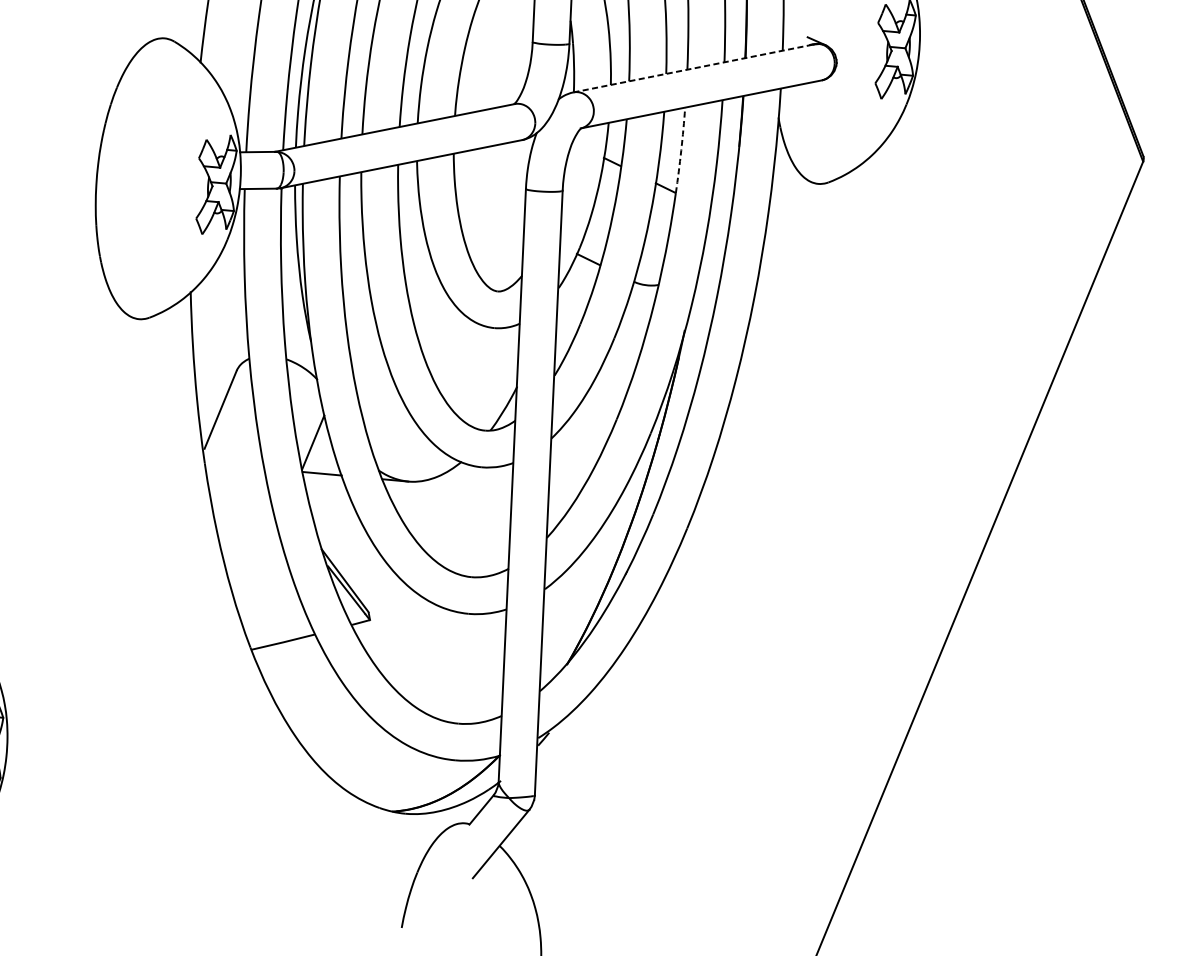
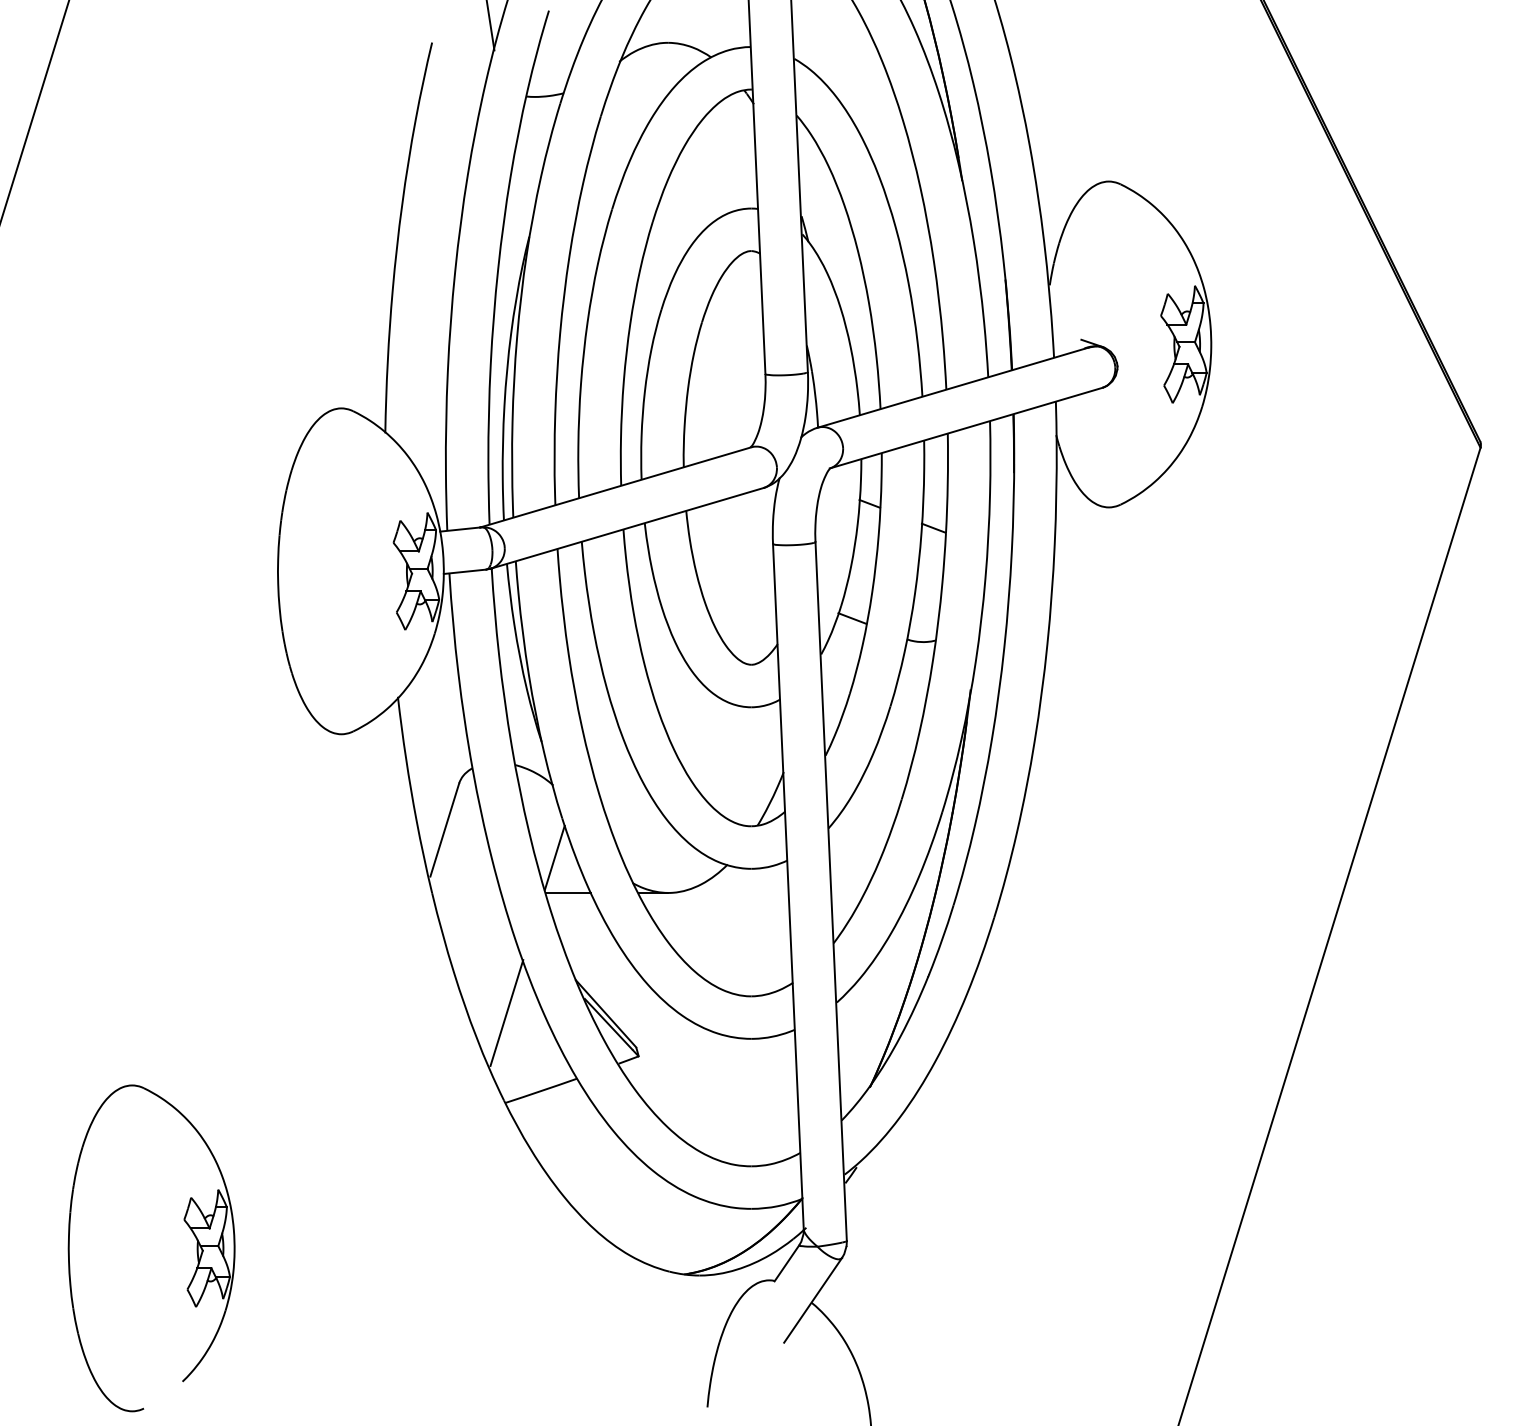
line: (693, 68) -> (953, 387), dashed -> solid
arc: (681, 150) -> (947, 483), dashed -> solid
line: (259, 571) -> (506, 1012), added

